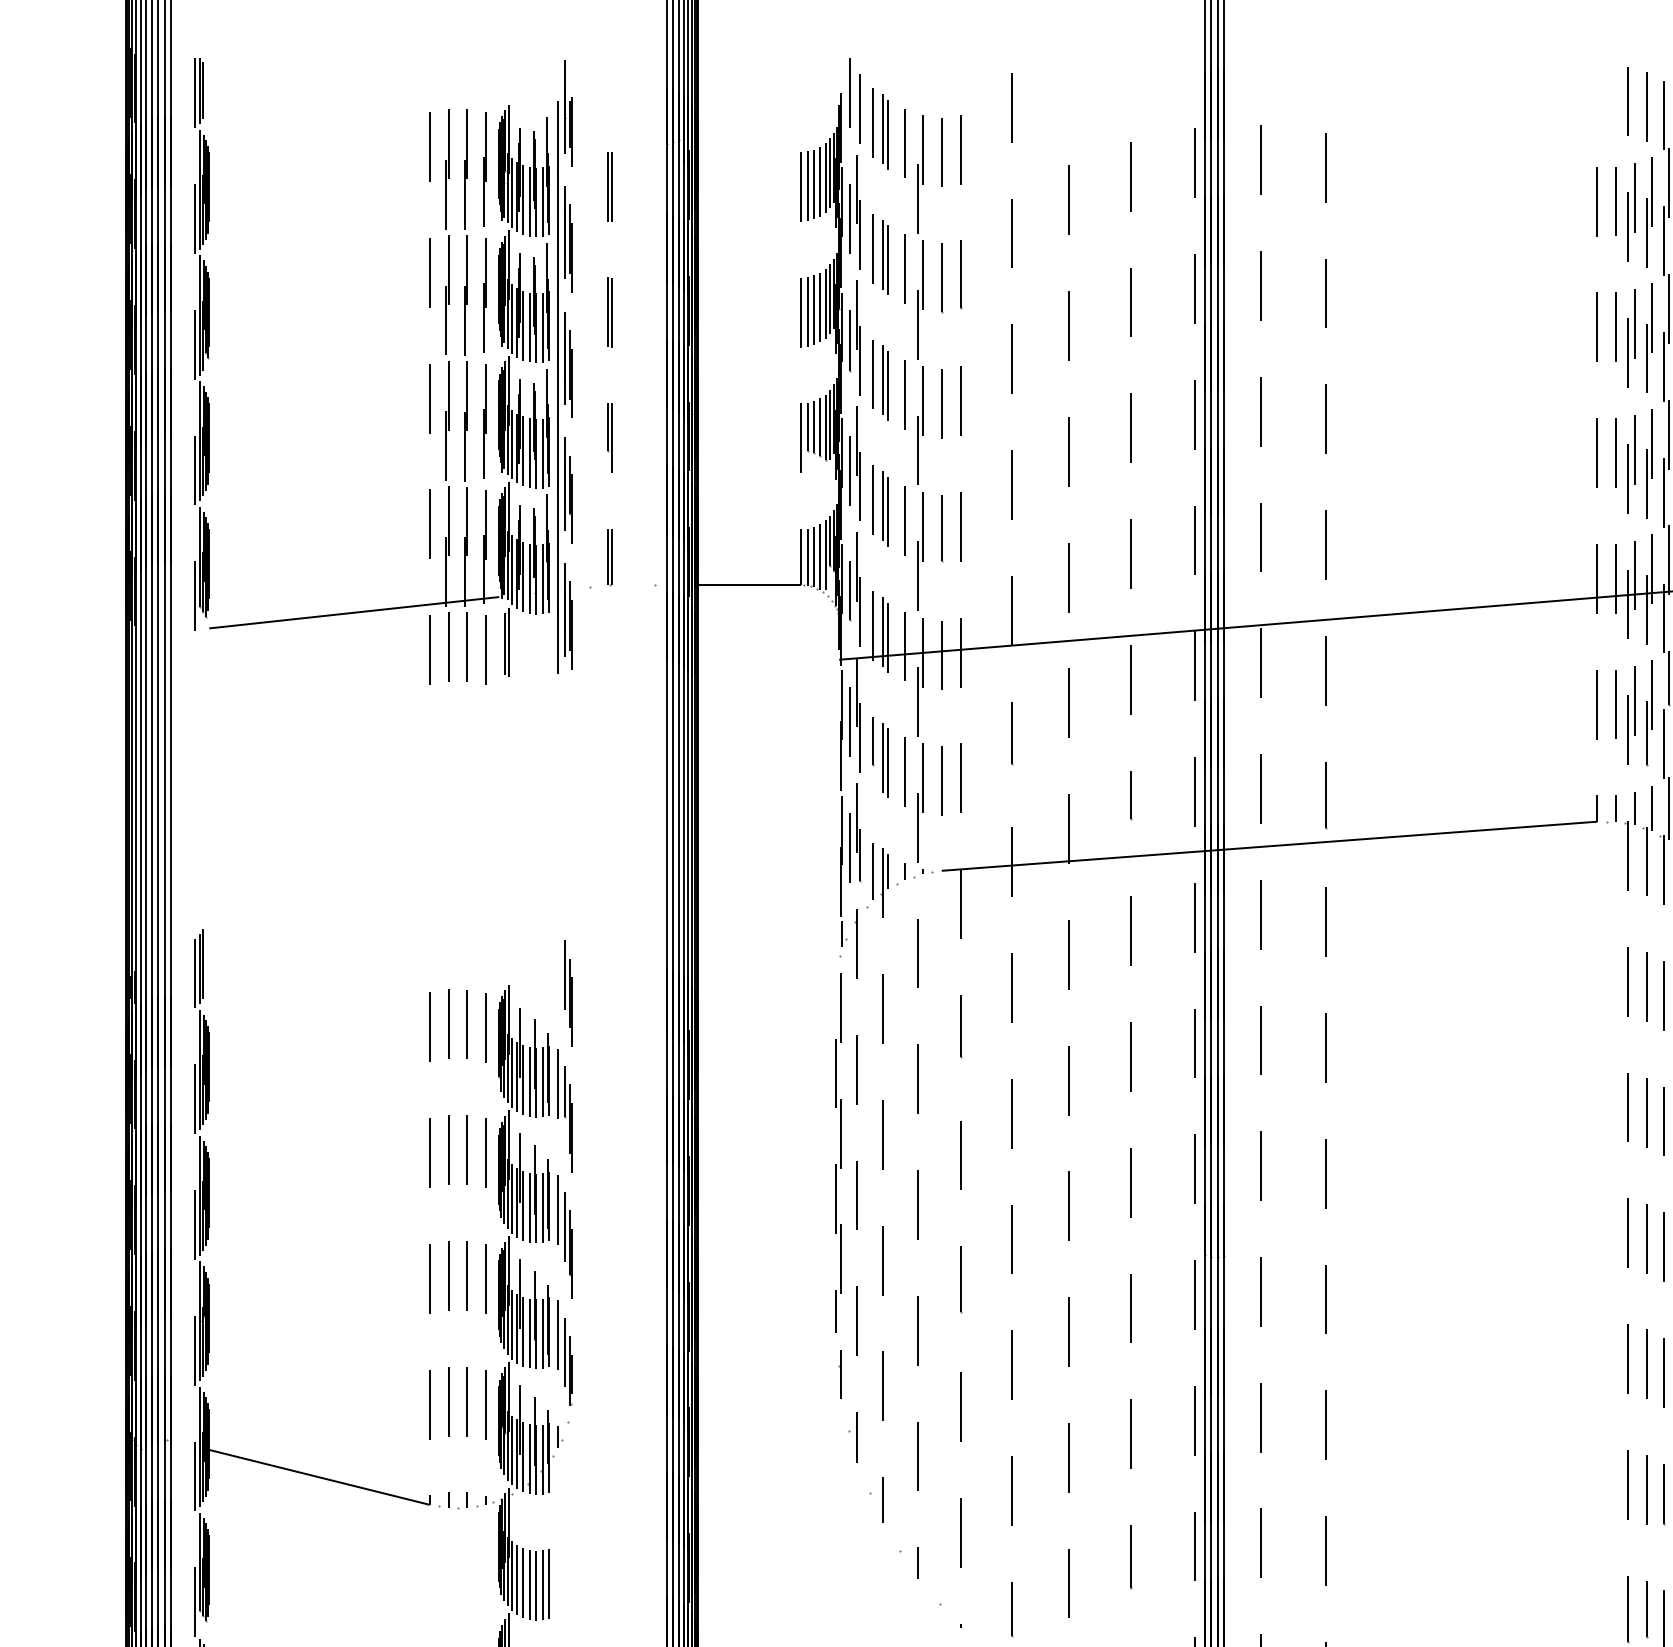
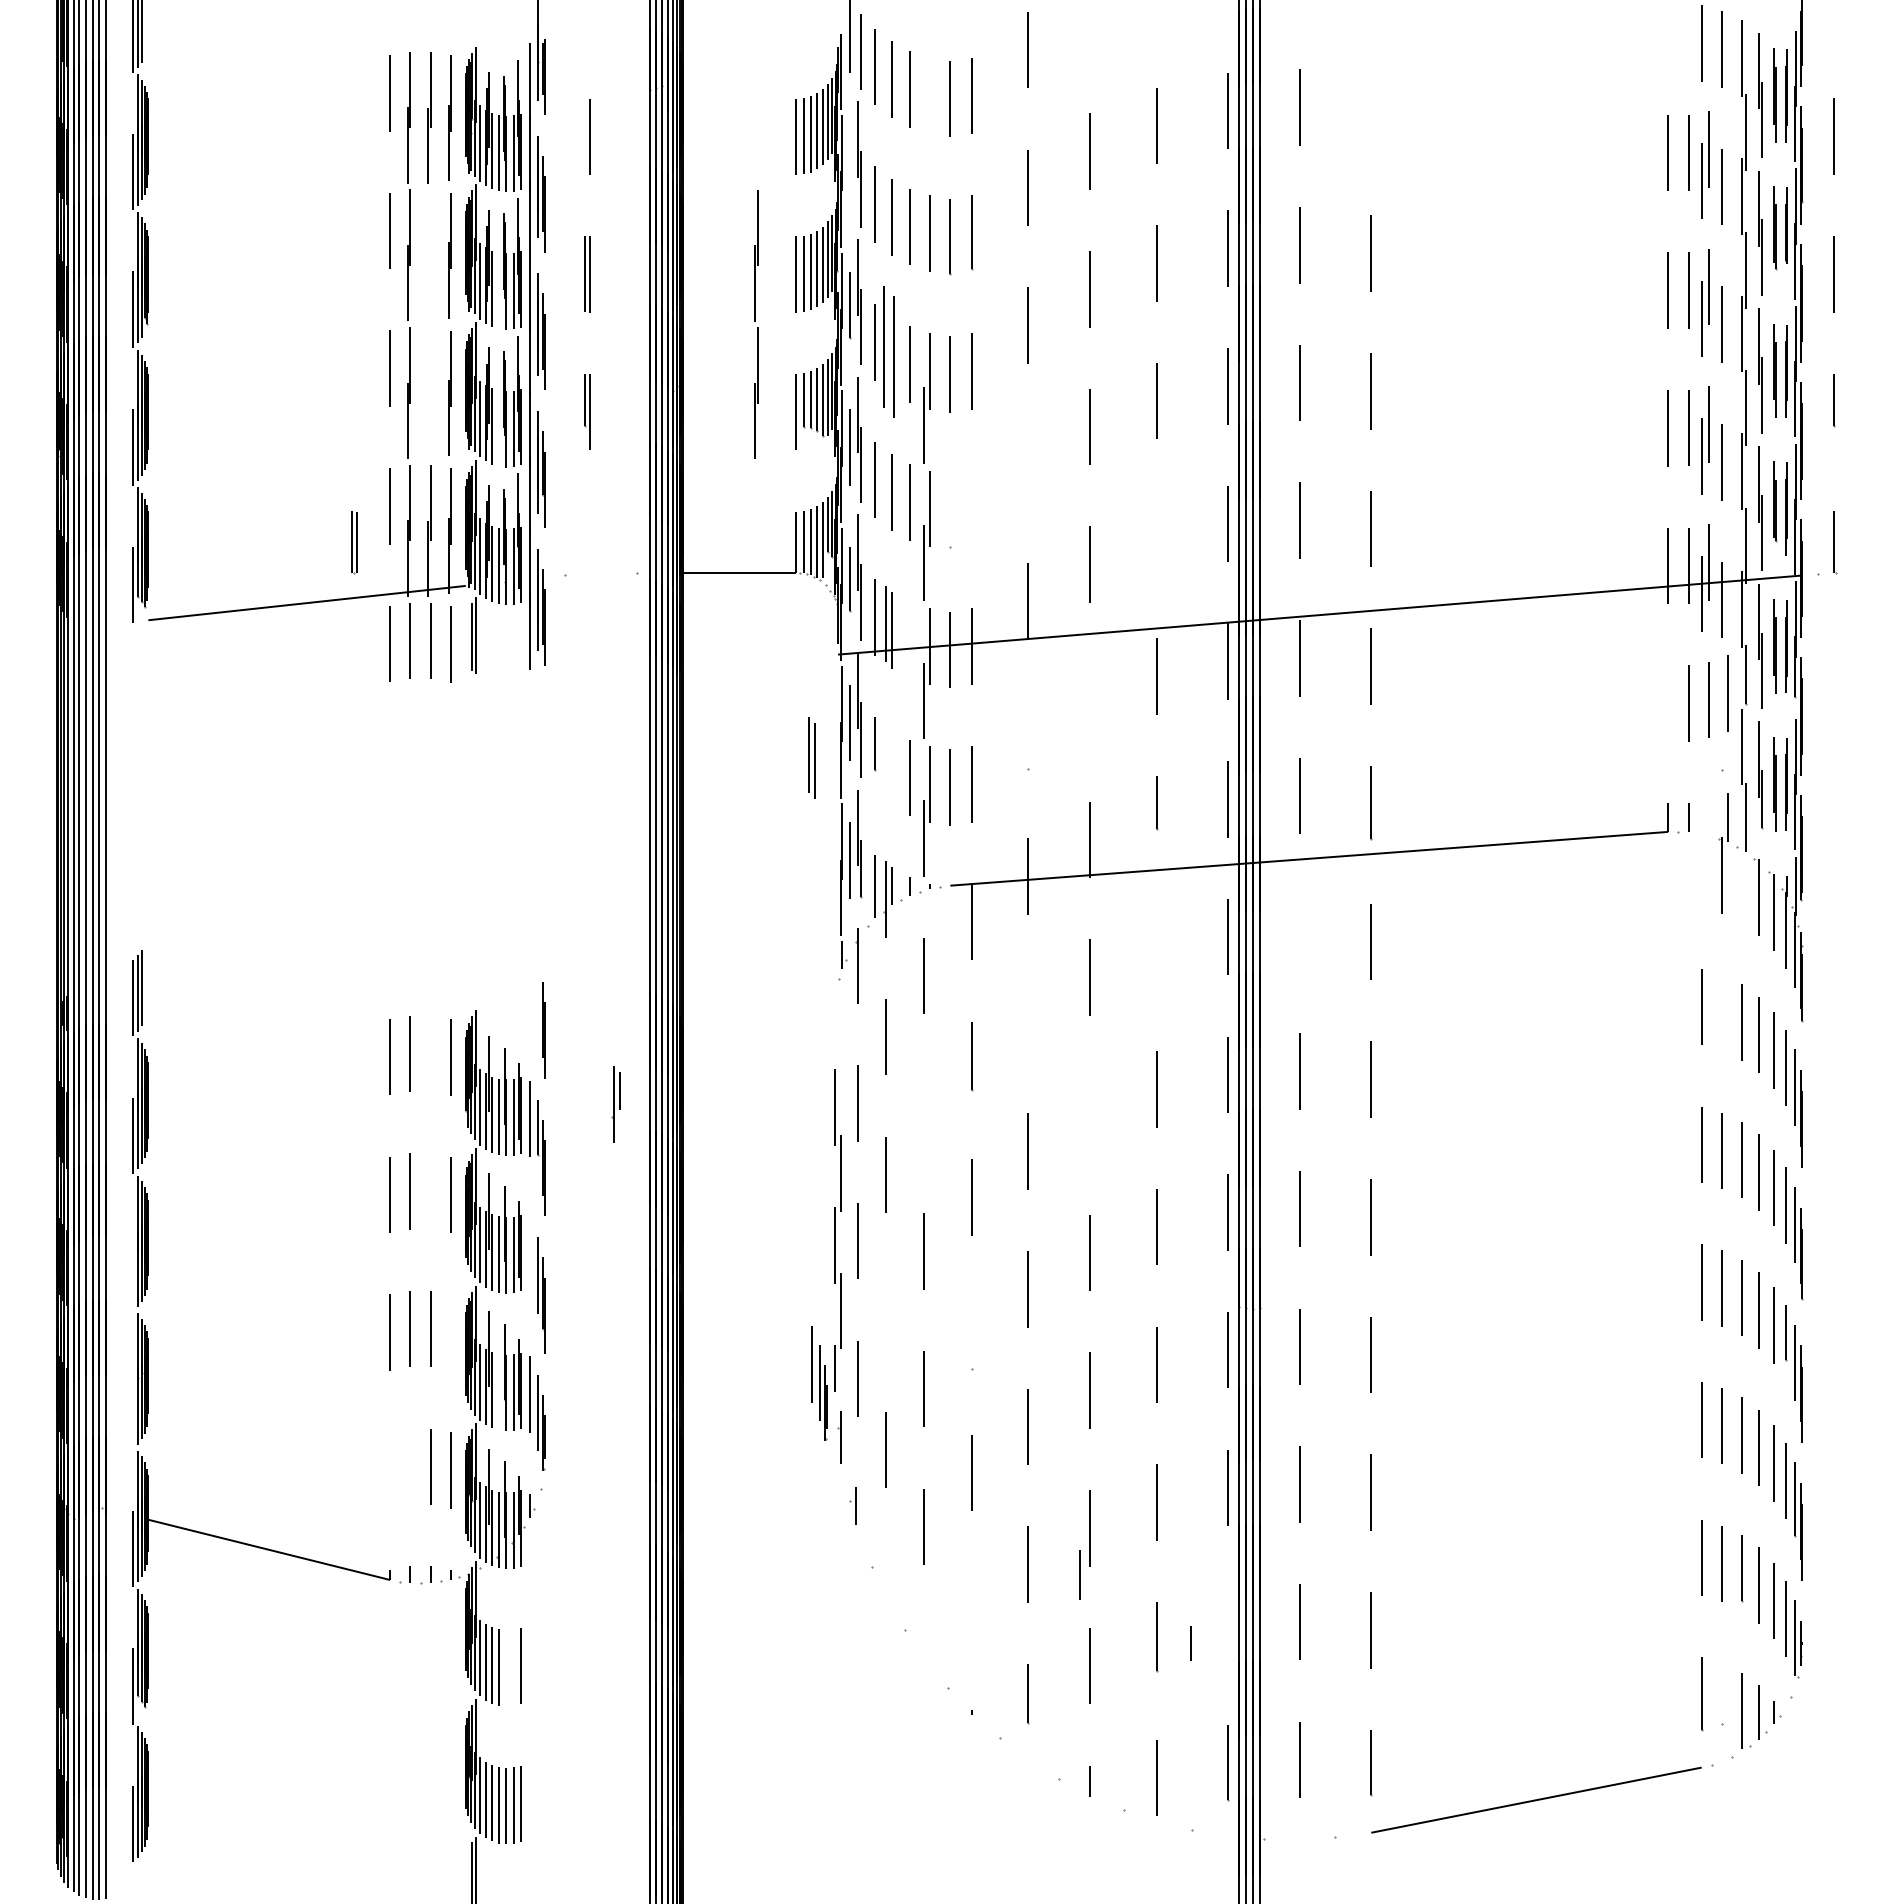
line: (882, 129) -> (885, 73), removed
line: (922, 149) -> (929, 95), removed
line: (1326, 167) -> (1371, 115), removed
line: (608, 186) -> (585, 136), removed
line: (1652, 192) -> (1728, 142), removed
line: (918, 198) -> (924, 149), removed
line: (850, 218) -> (850, 171), removed
line: (882, 254) -> (885, 210), removed
line: (1652, 318) -> (1728, 280), removed
line: (918, 324) -> (924, 287), removed
line: (529, 327) -> (499, 290), removed
part: (466, 358) -> (756, 324), moved
part: (885, 382) -> (888, 351), size x1.6
line: (1652, 443) -> (1728, 417), removed
line: (529, 453) -> (499, 428), removed
line: (1012, 484) -> (1027, 462), removed
line: (882, 506) -> (885, 486), removed
line: (961, 526) -> (971, 508), removed
line: (941, 528) -> (950, 510), removed
line: (1130, 553) -> (1157, 538), removed
part: (610, 557) -> (354, 542), moved
line: (1652, 569) -> (1728, 555), removed
line: (905, 645) -> (910, 639), removed
line: (1068, 703) -> (1089, 702), removed
line: (1596, 704) -> (1667, 703), removed
line: (1627, 730) -> (1701, 731), removed
line: (1012, 732) -> (1027, 734), removed
line: (1646, 732) -> (1722, 734), removed
part: (885, 760) -> (811, 757), moved
part: (1629, 841) -> (1703, 853), removed
line: (1664, 869) -> (1741, 884), removed
line: (1260, 914) -> (1299, 933), removed
line: (1130, 930) -> (1156, 951), removed
line: (565, 974) -> (538, 999), removed
line: (1646, 986) -> (1722, 1012), removed
line: (1012, 987) -> (1027, 1013), removed
line: (841, 1007) -> (840, 1035), removed
line: (466, 1024) -> (430, 1053), removed
part: (635, 1070) -> (615, 1104), added
line: (917, 1078) -> (923, 1113), removed
line: (1068, 1080) -> (1089, 1115), removed
line: (466, 1150) -> (430, 1191), removed
line: (558, 1209) -> (530, 1256), removed
line: (194, 1225) -> (132, 1273), removed
line: (882, 1260) -> (885, 1312), removed
line: (486, 1278) -> (451, 1332), removed
line: (961, 1278) -> (971, 1332), removed
part: (822, 1325) -> (819, 1383), added
line: (529, 1333) -> (499, 1392), removed
line: (194, 1350) -> (132, 1410), removed
line: (447, 1401) -> (409, 1466), removed
line: (430, 1404) -> (390, 1469), removed
part: (853, 1436) -> (853, 1505), size x0.7
line: (882, 1499) -> (1079, 1574), moved
line: (961, 1532) -> (971, 1610), removed
line: (1194, 1546) -> (1227, 1625), removed
line: (917, 1562) -> (1190, 1643), moved
line: (542, 1584) -> (513, 1667), removed
line: (536, 1585) -> (506, 1668), removed
line: (1646, 1608) -> (1722, 1693), removed

